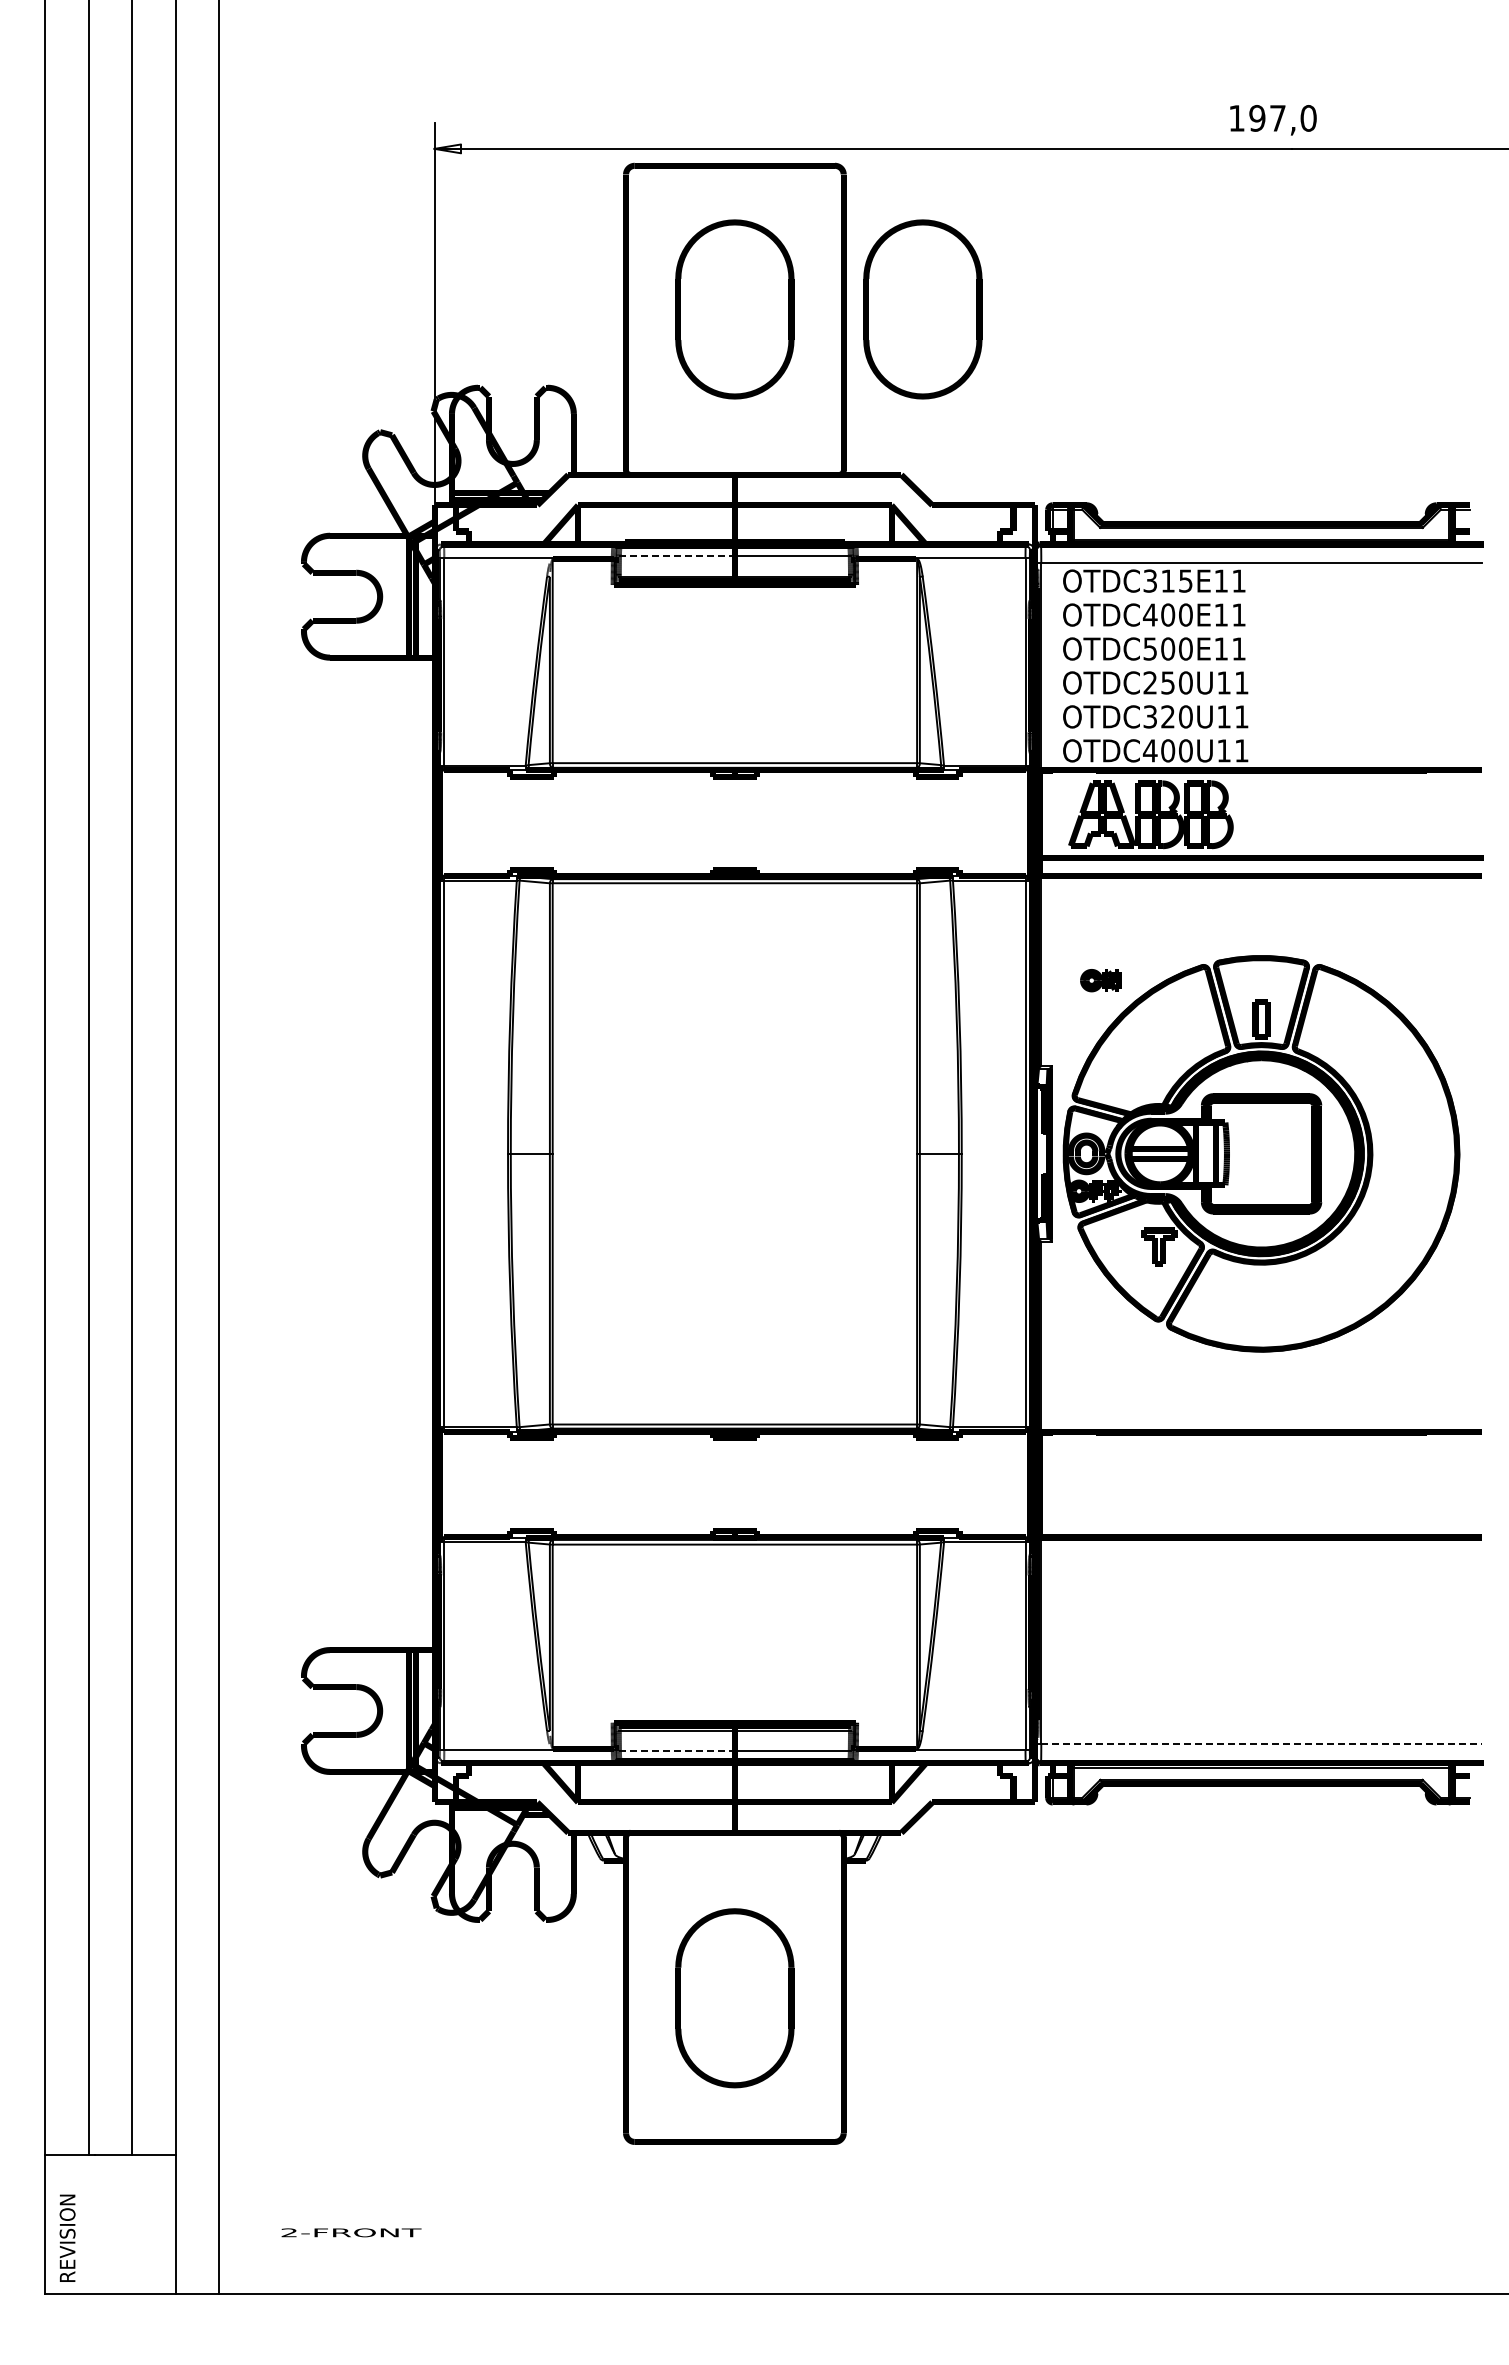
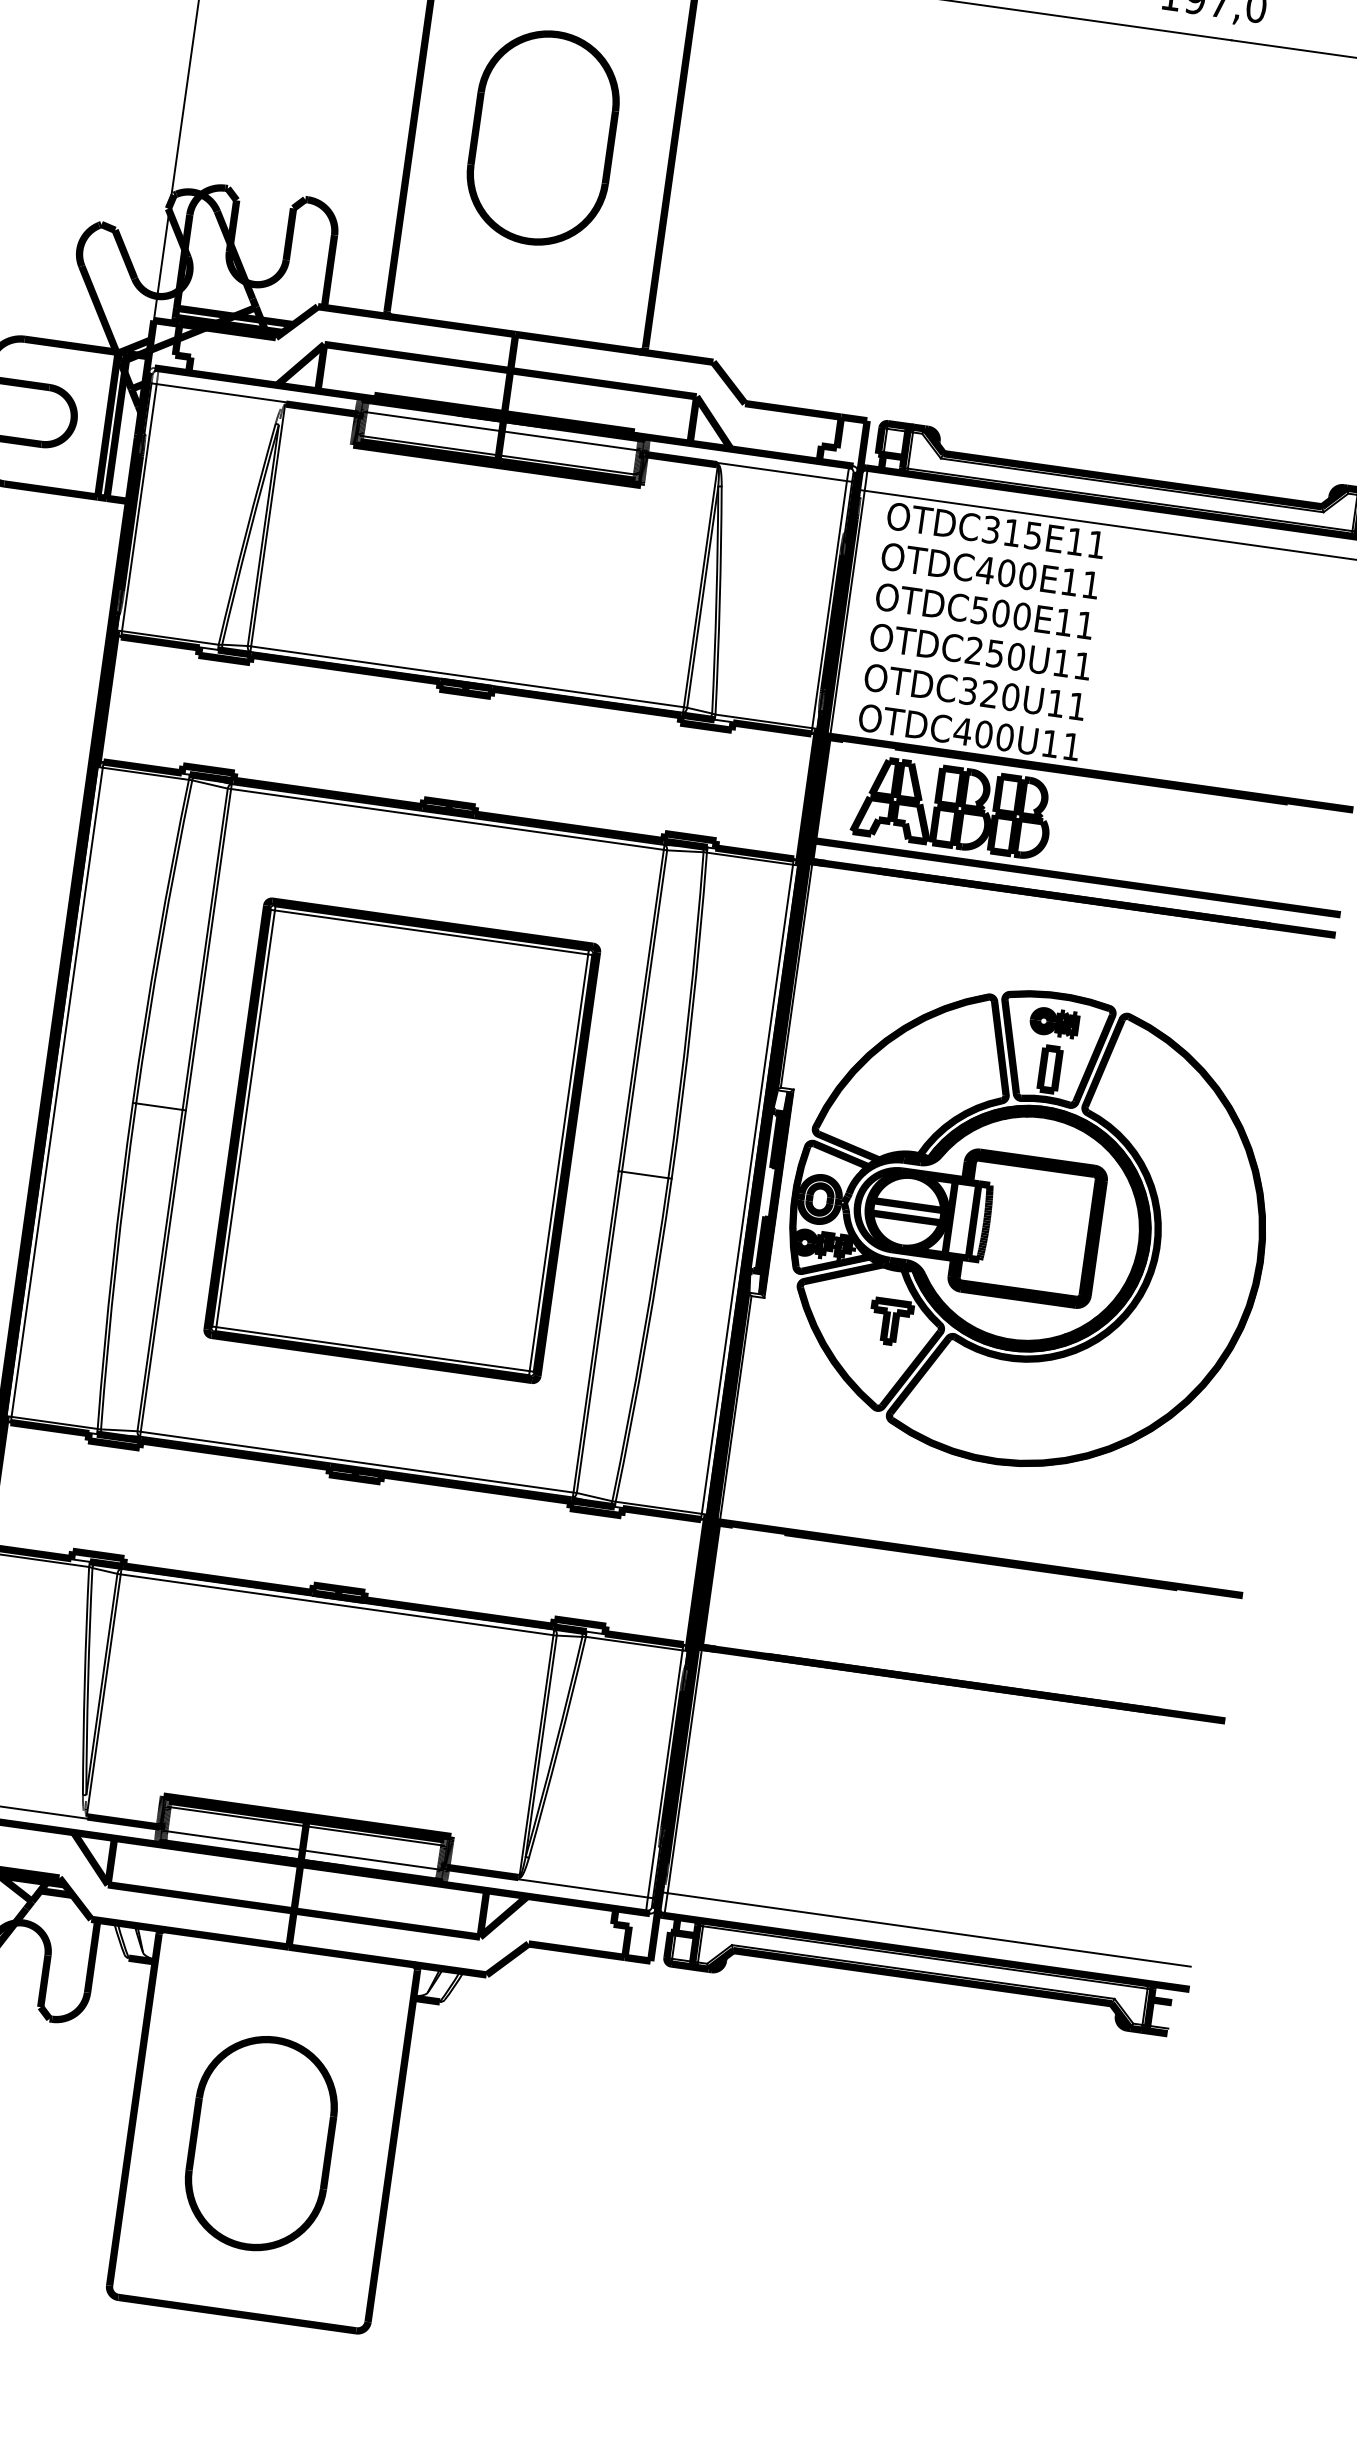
part: (922, 309) -> (766, 169), removed
line: (677, 556) -> (433, 421), dashed -> solid
part: (1100, 980) -> (1054, 1022), moved
part: (734, 1153) -> (401, 1140), added
line: (1262, 1744) -> (930, 1930), dashed -> solid
line: (677, 1751) -> (234, 1840), dashed -> solid

